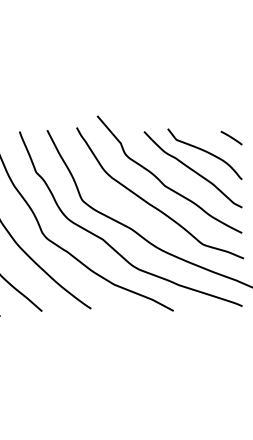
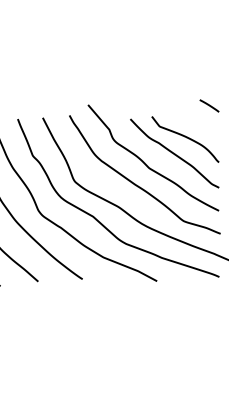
line: (231, 137) -> (209, 105), moved

